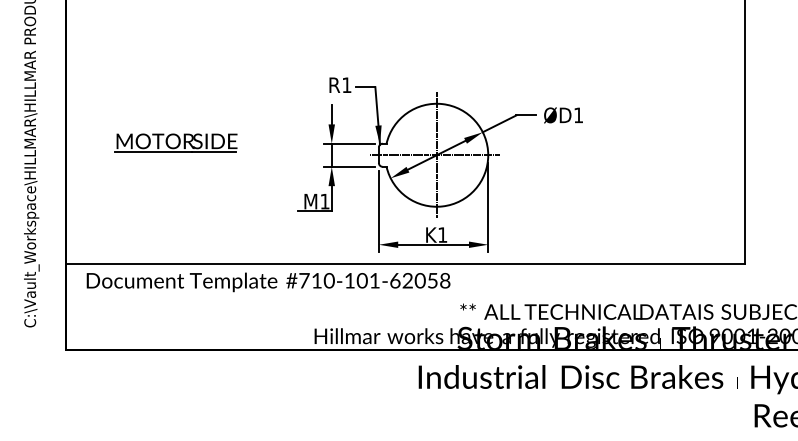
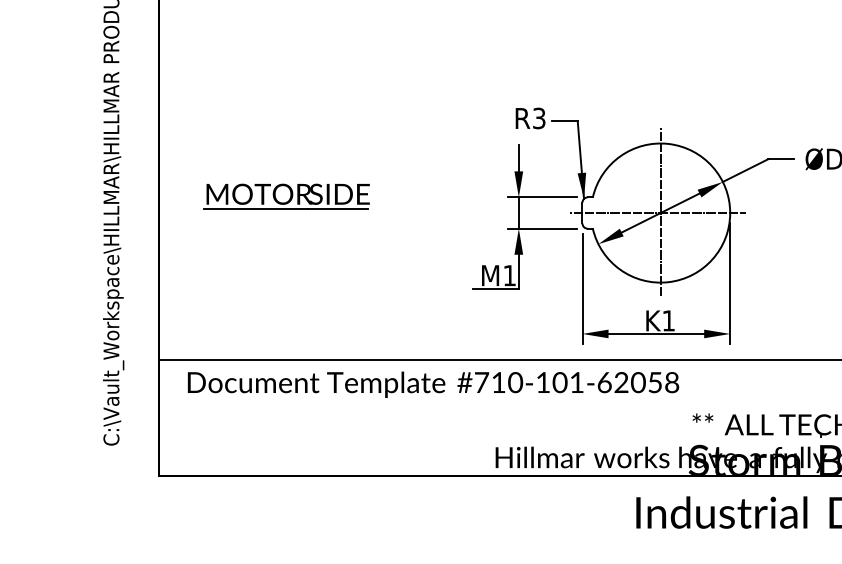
text: (346, 85) -> (538, 118), R1 -> R3
part: (175, 142) -> (286, 195), moved

